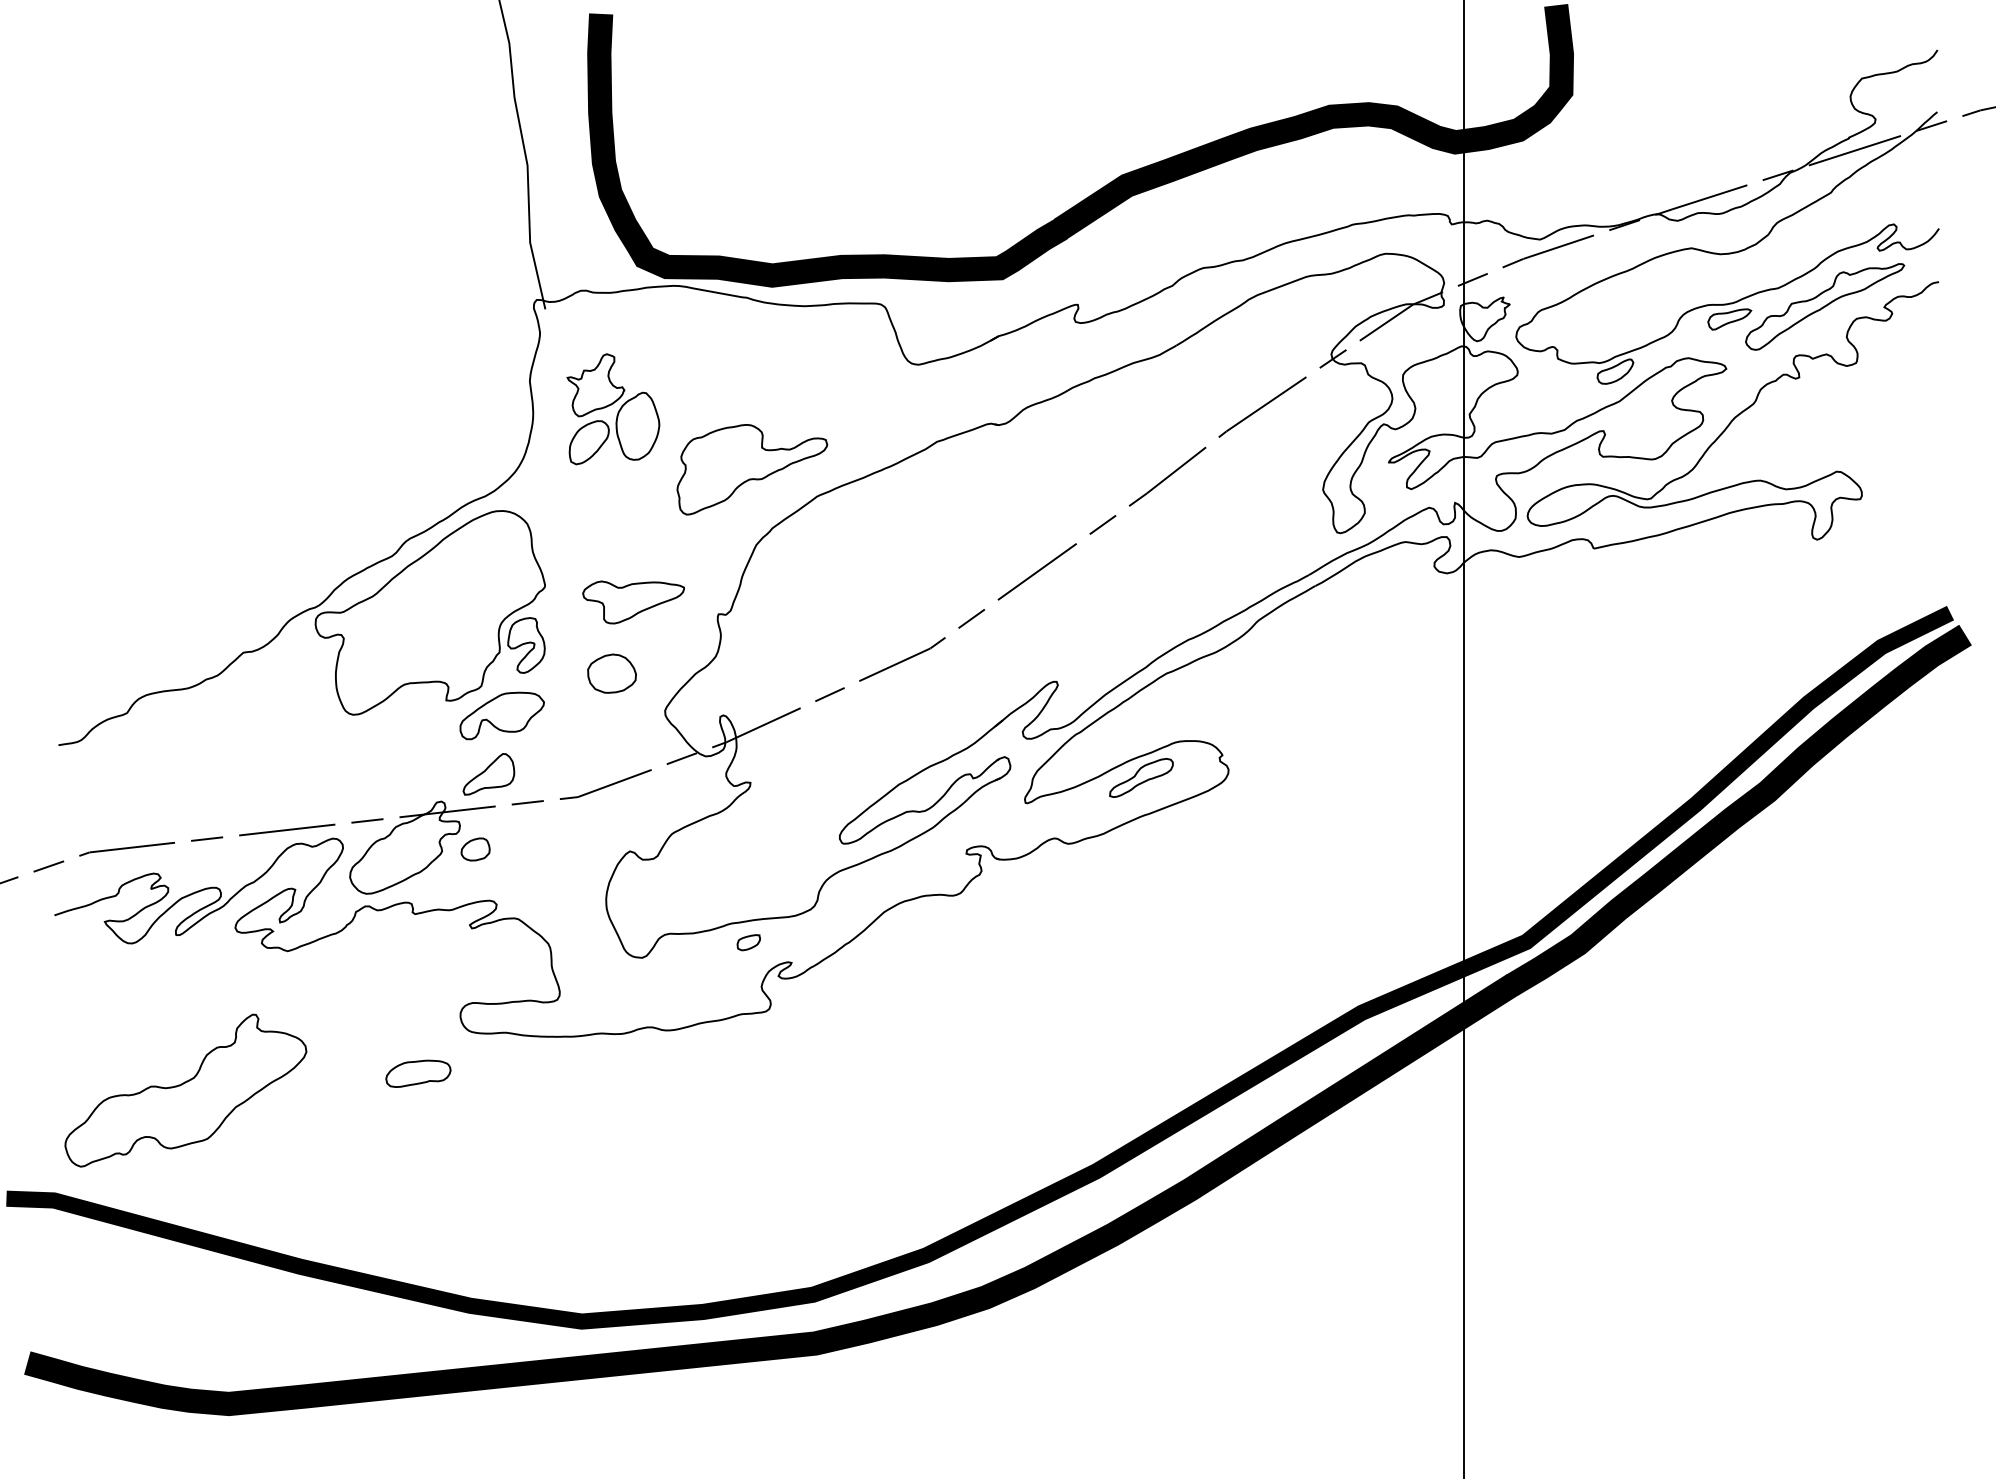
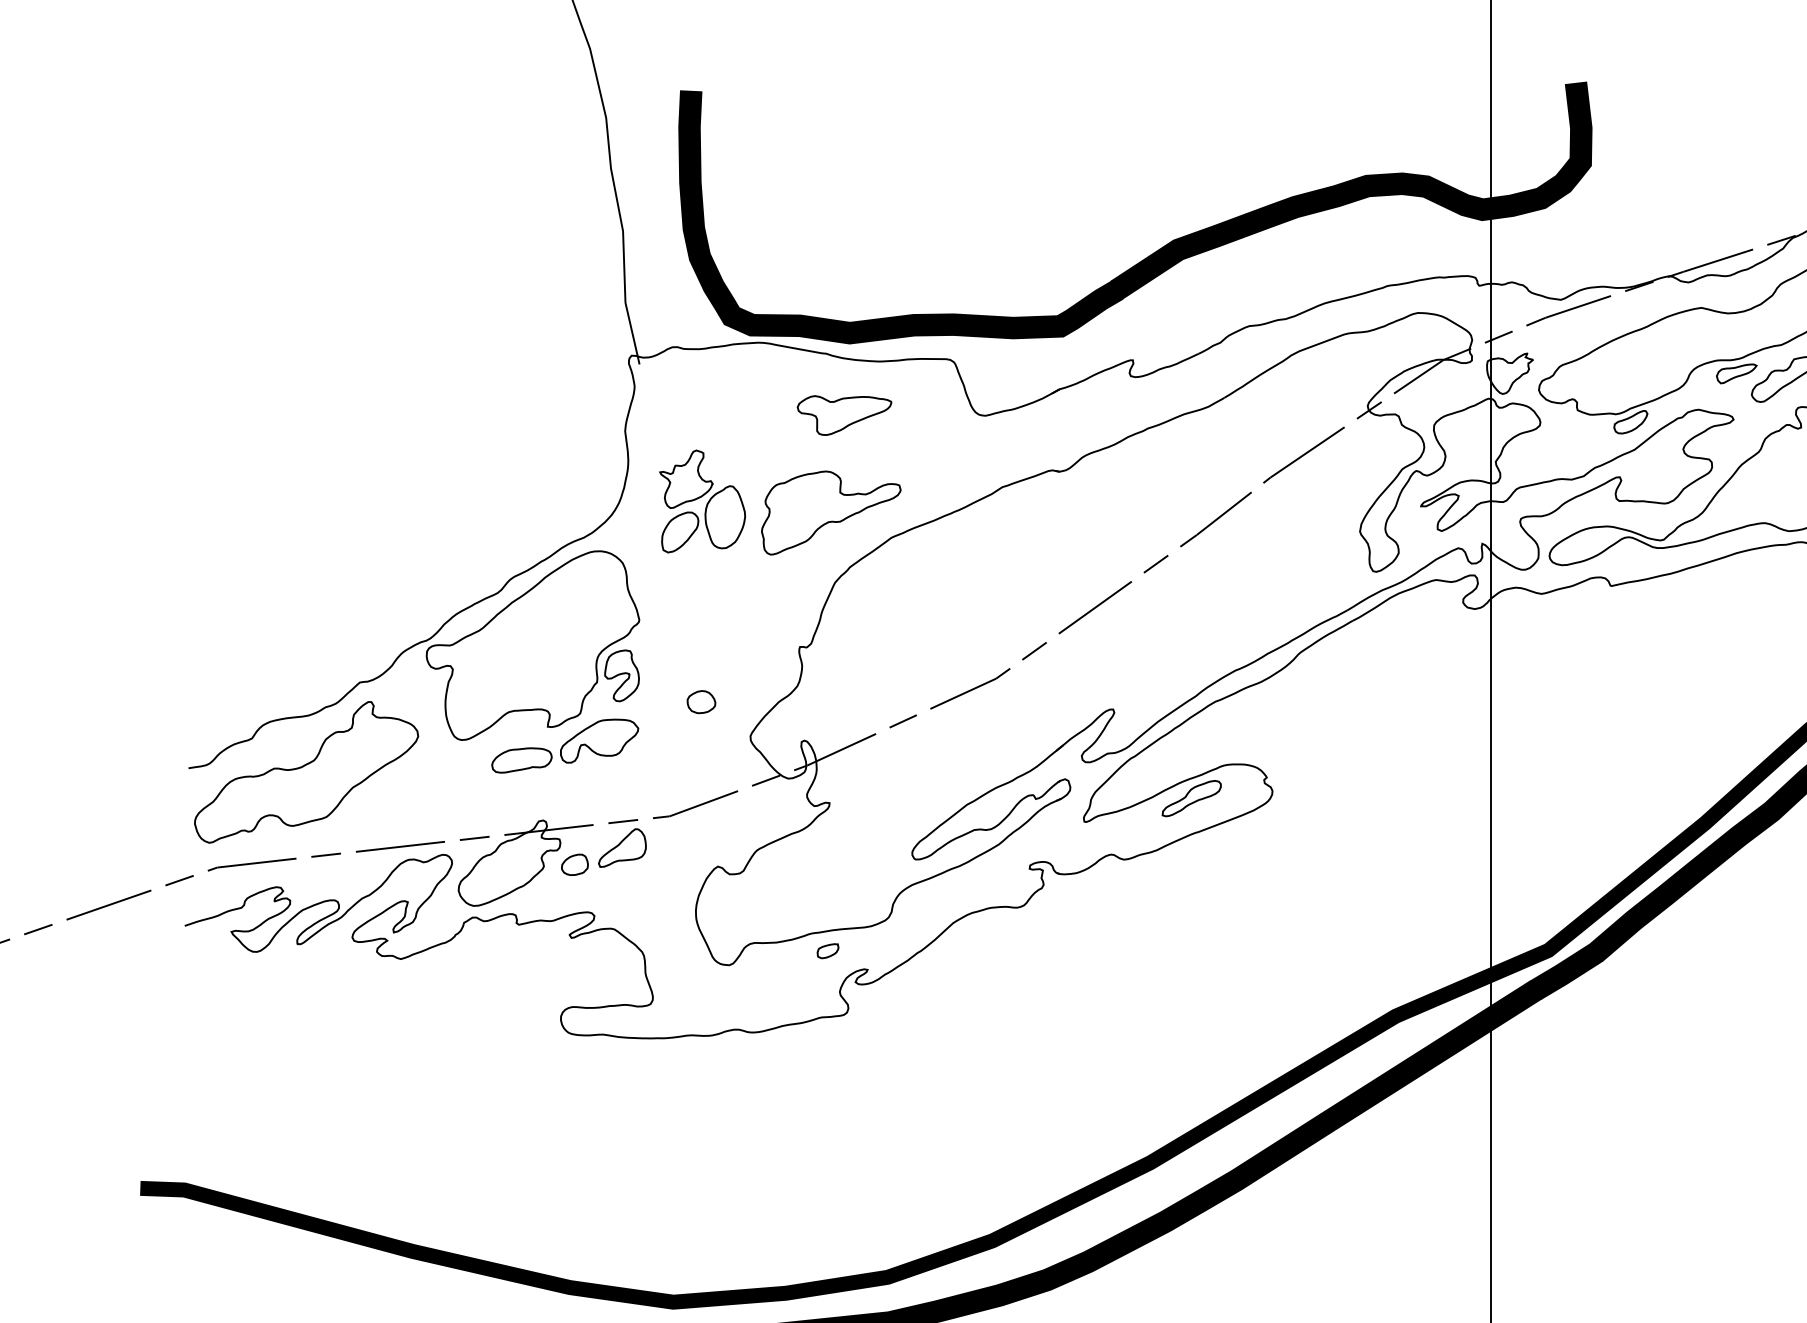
part: (613, 409) -> (702, 501), moved
part: (633, 602) -> (844, 415), moved
part: (612, 673) -> (701, 701), size x0.62
part: (488, 774) -> (622, 848), moved
part: (418, 1073) -> (522, 760), moved
part: (185, 1090) -> (306, 772), moved

